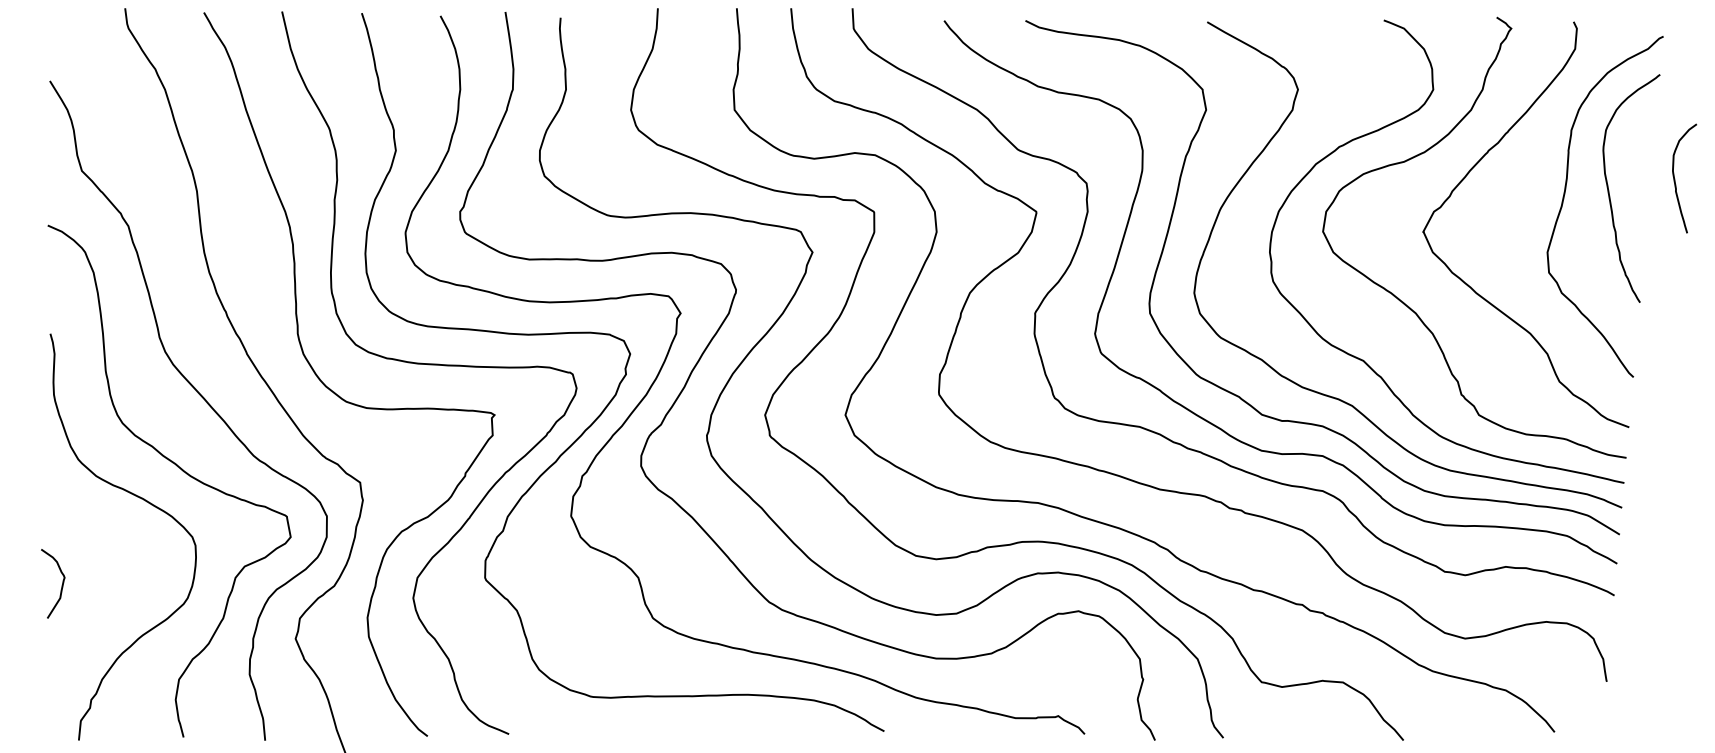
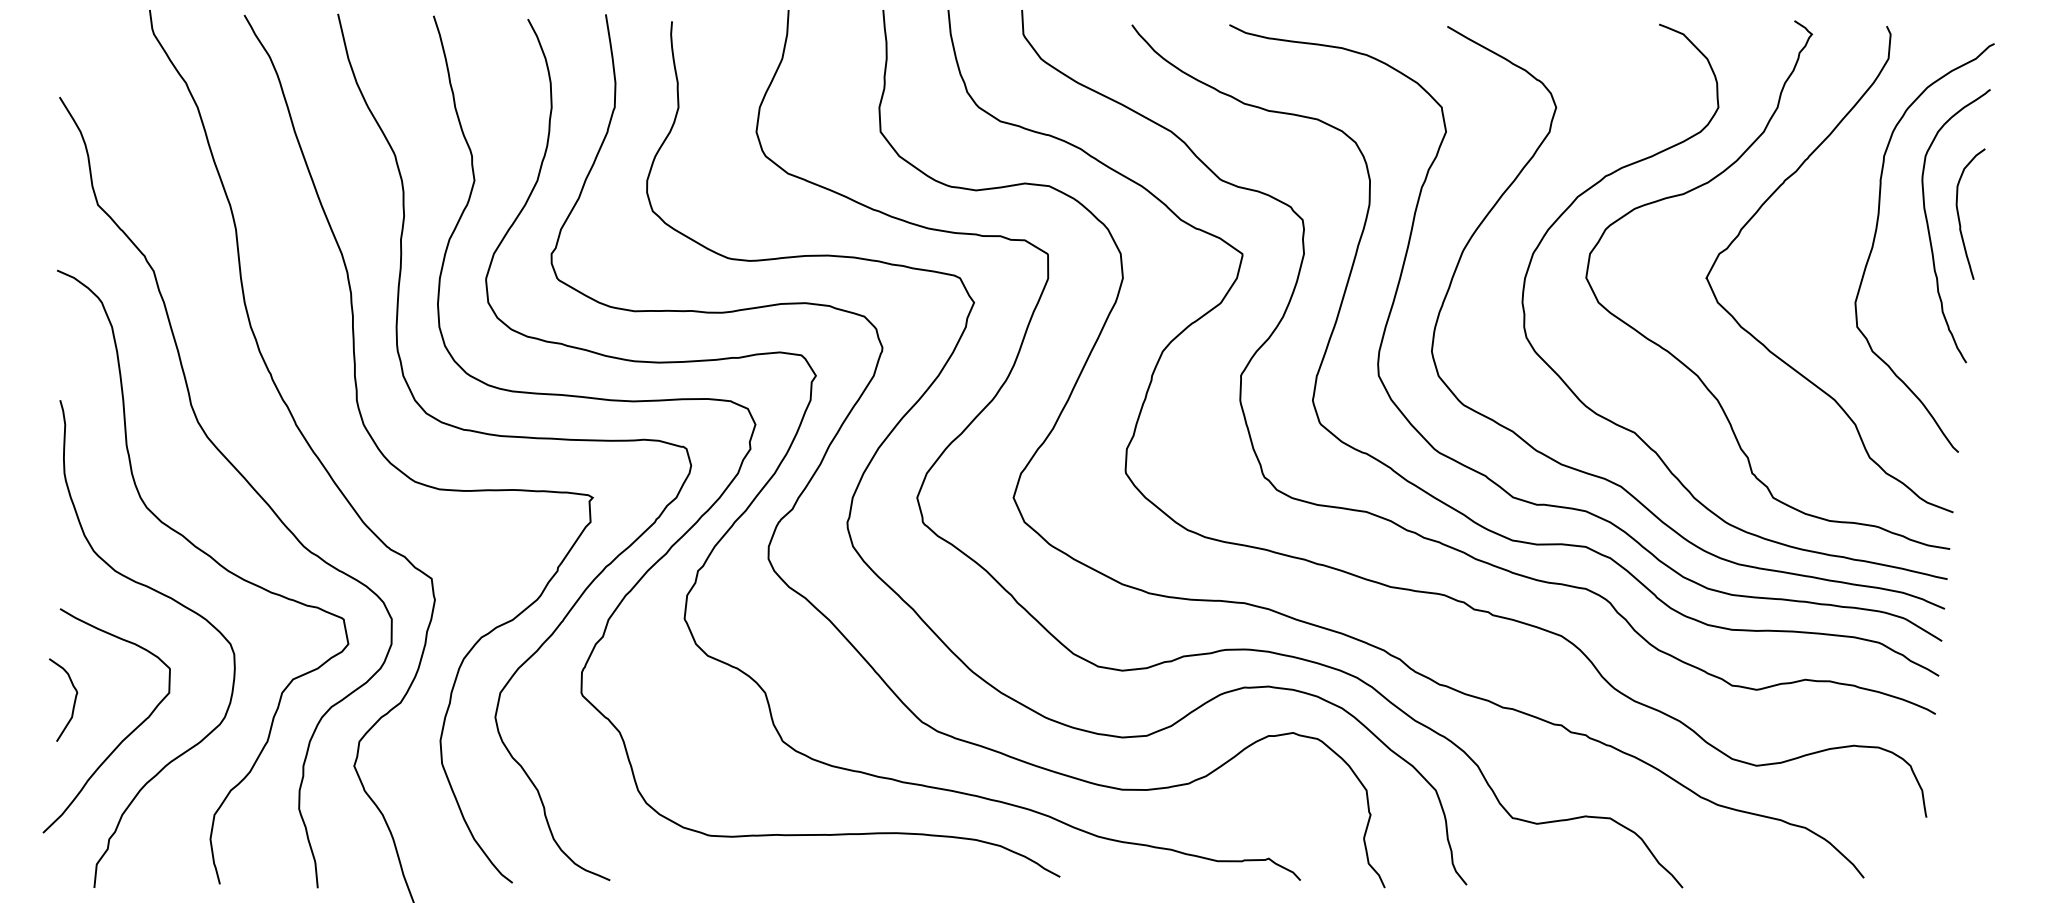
curve: (1675, 178) -> (1959, 214), moved
curve: (103, 615) -> (123, 738), added

